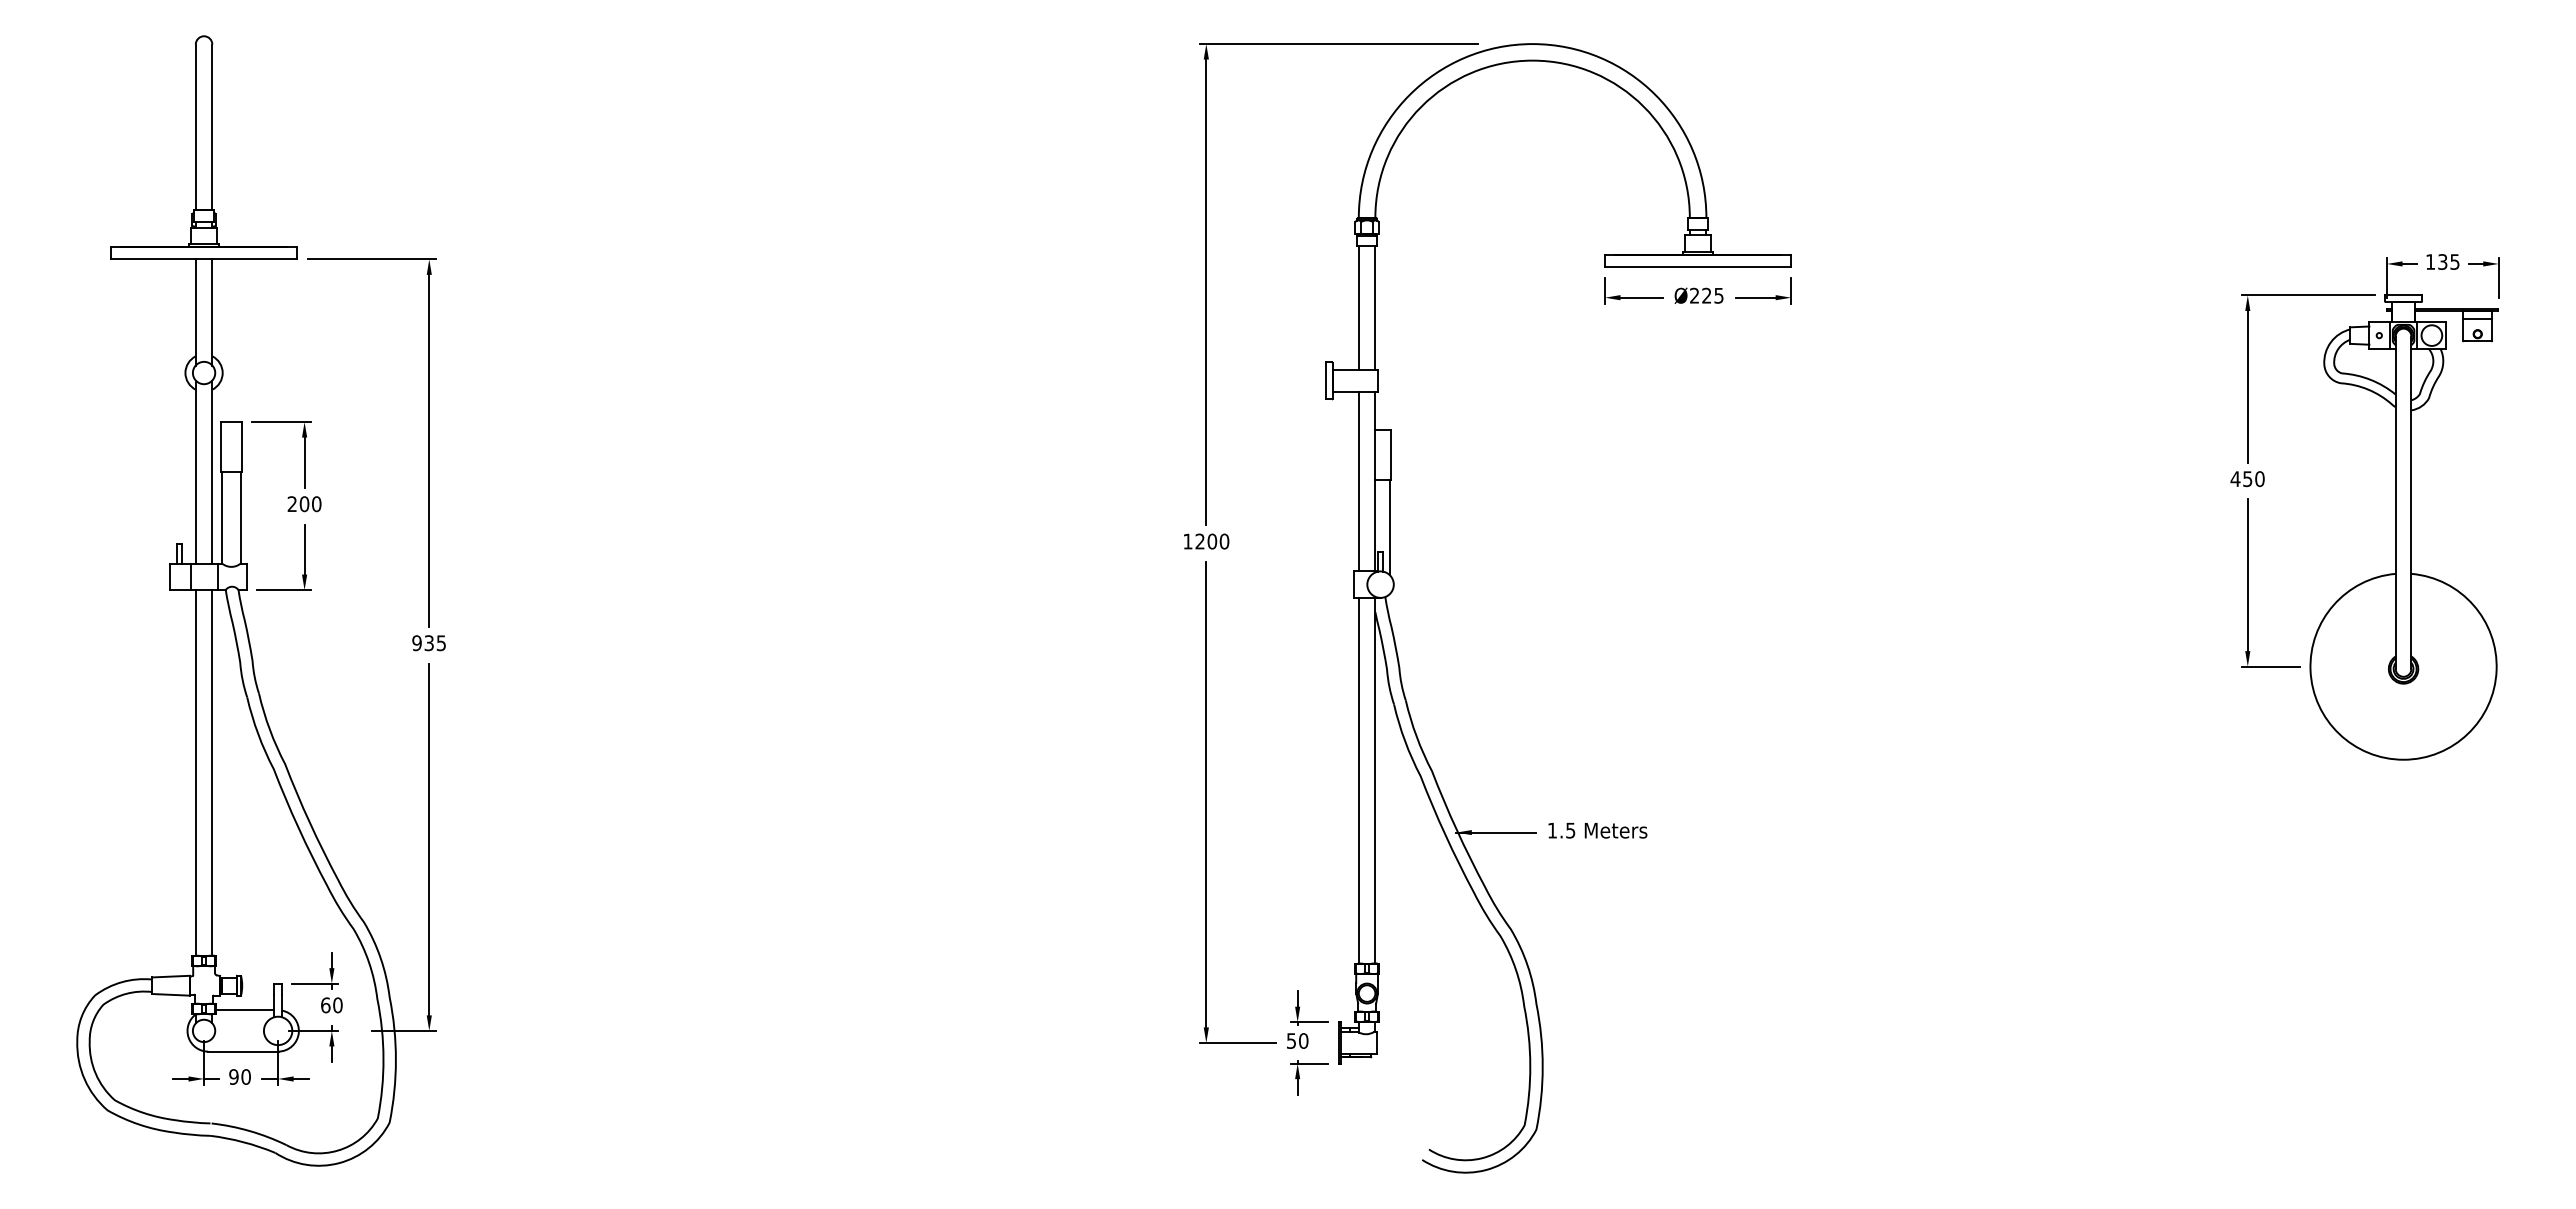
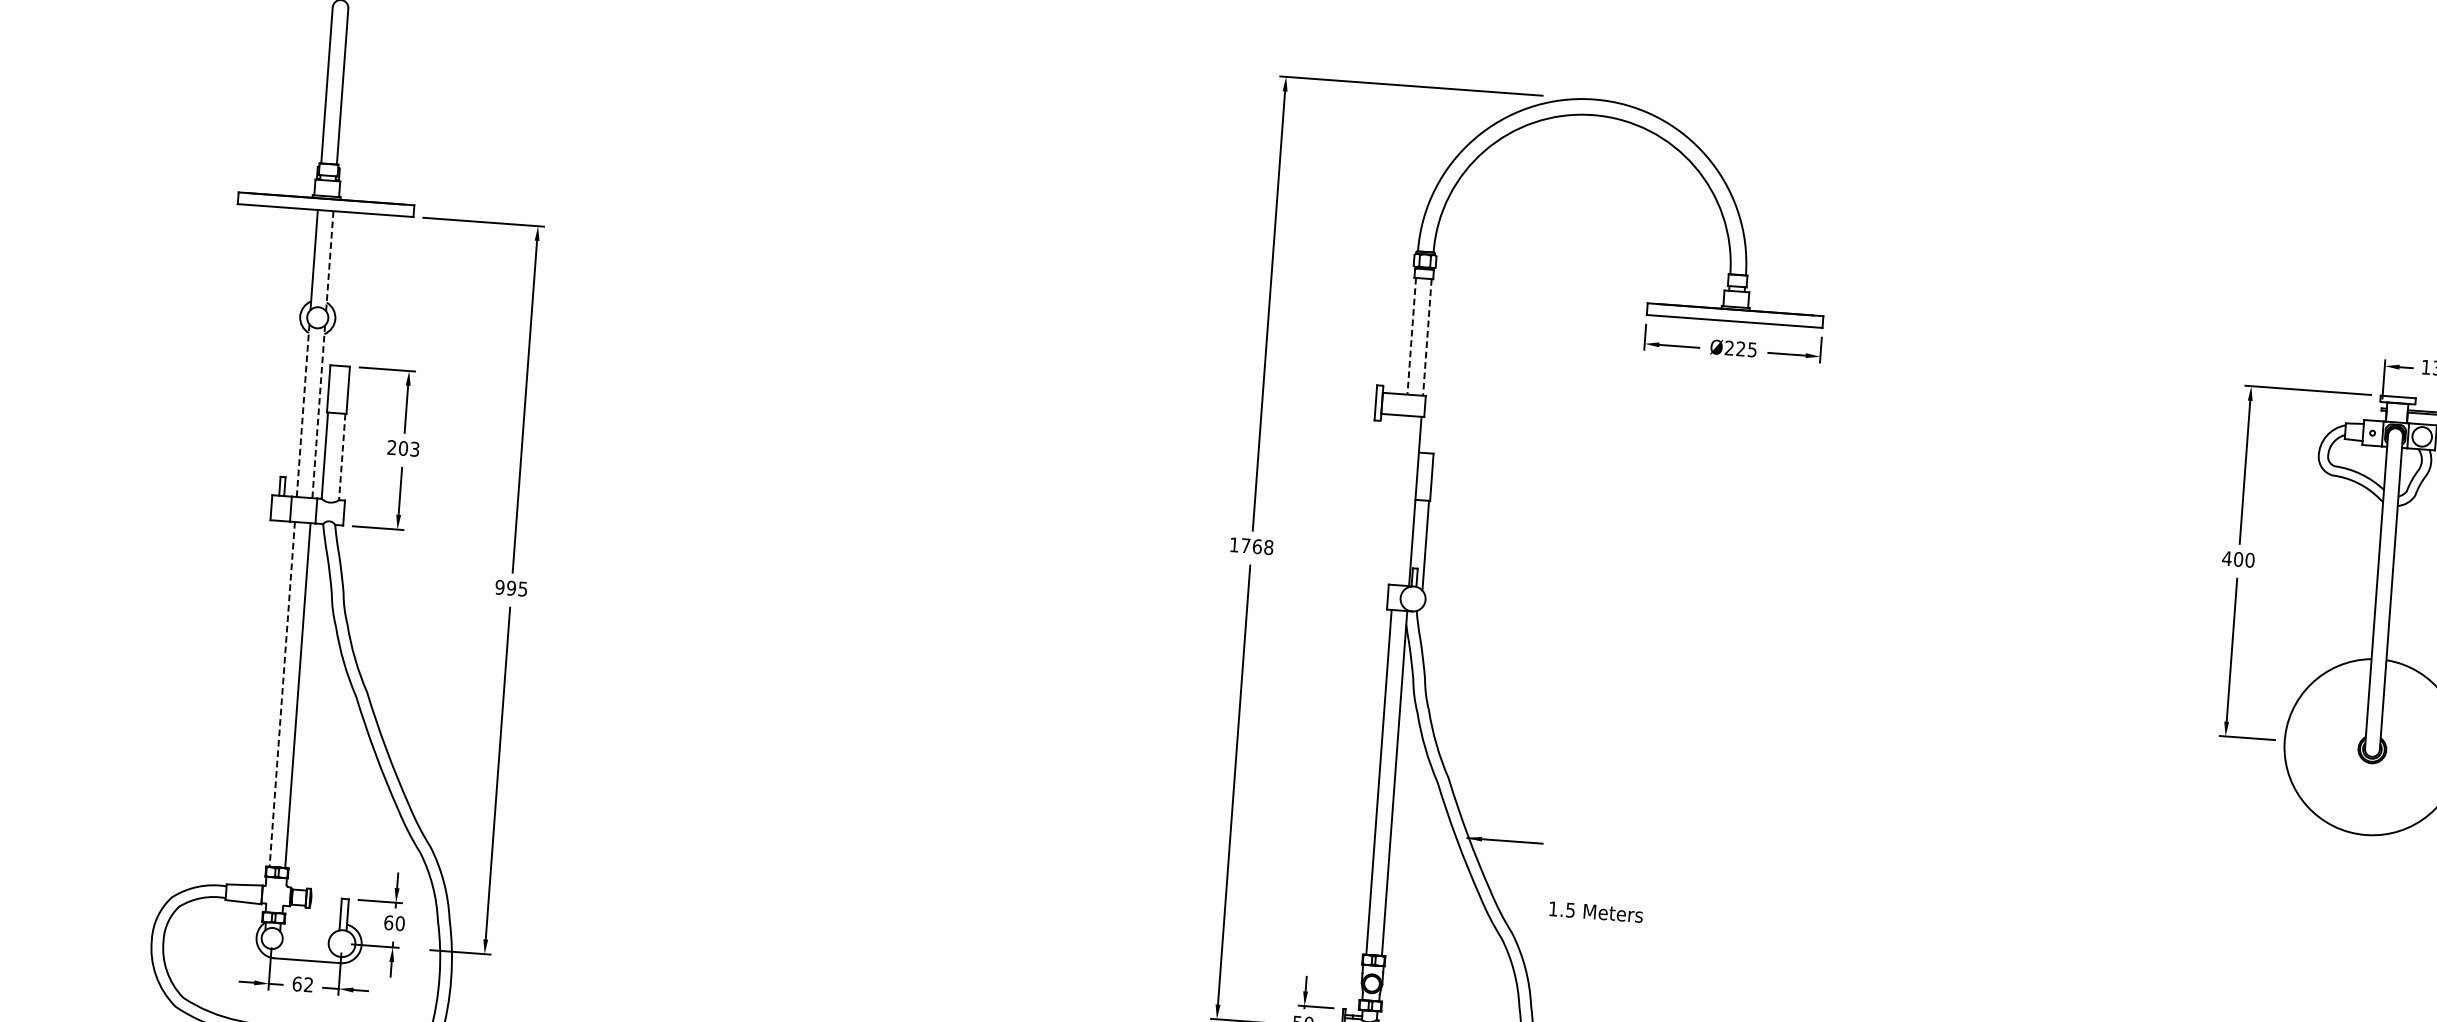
line: (1358, 307) -> (1411, 335), solid -> dashed
line: (1375, 307) -> (1427, 337), solid -> dashed
line: (212, 312) -> (329, 261), solid -> dashed
line: (195, 472) -> (302, 411), solid -> dashed
line: (212, 472) -> (318, 412), solid -> dashed
text: (2247, 479) -> (2238, 559), 450 -> 400
line: (1358, 481) -> (1399, 500), removed
text: (316, 504) -> (414, 449), 200 -> 203
line: (240, 517) -> (342, 456), solid -> dashed
text: (1212, 541) -> (1257, 546), 1200 -> 1768
text: (428, 642) -> (510, 587), 935 -> 995
line: (195, 772) -> (282, 694), solid -> dashed
text: (1597, 830) -> (1595, 911), moved
line: (244, 1010) -> (311, 922), removed
text: (239, 1076) -> (302, 983), 90 -> 62

